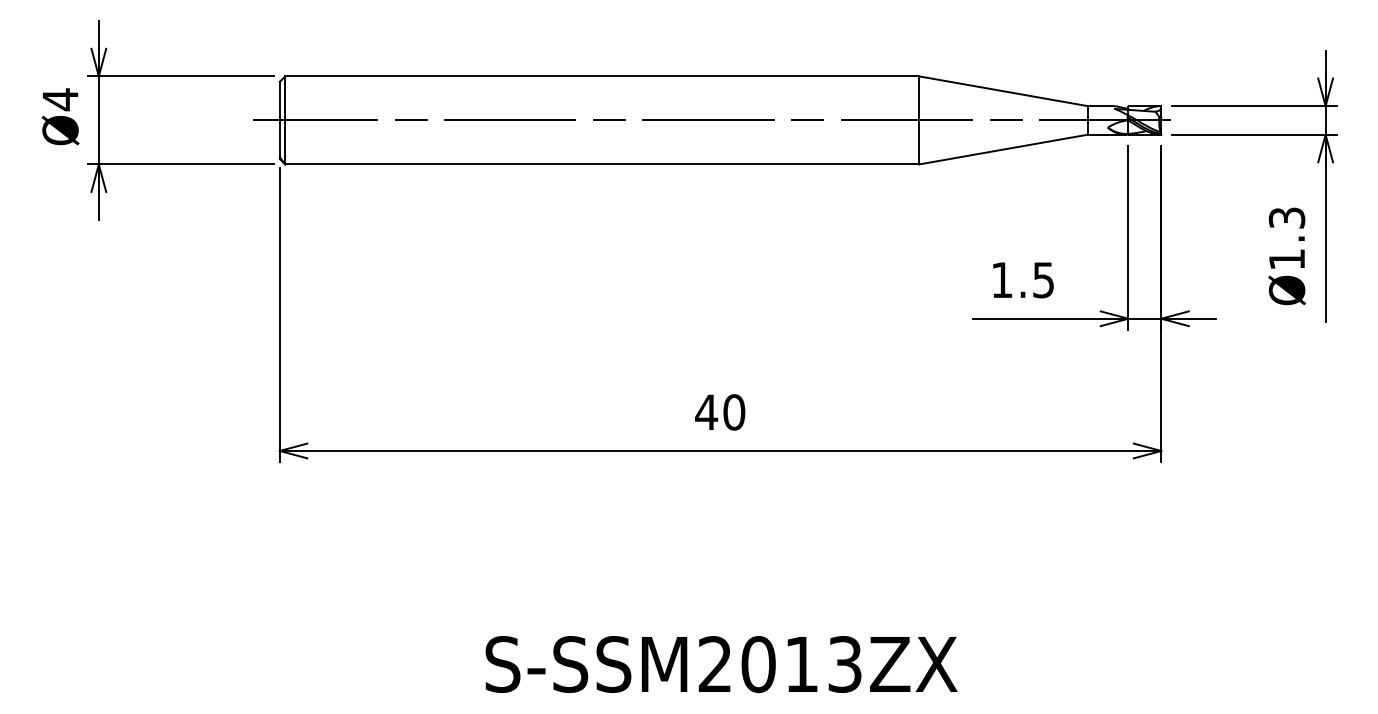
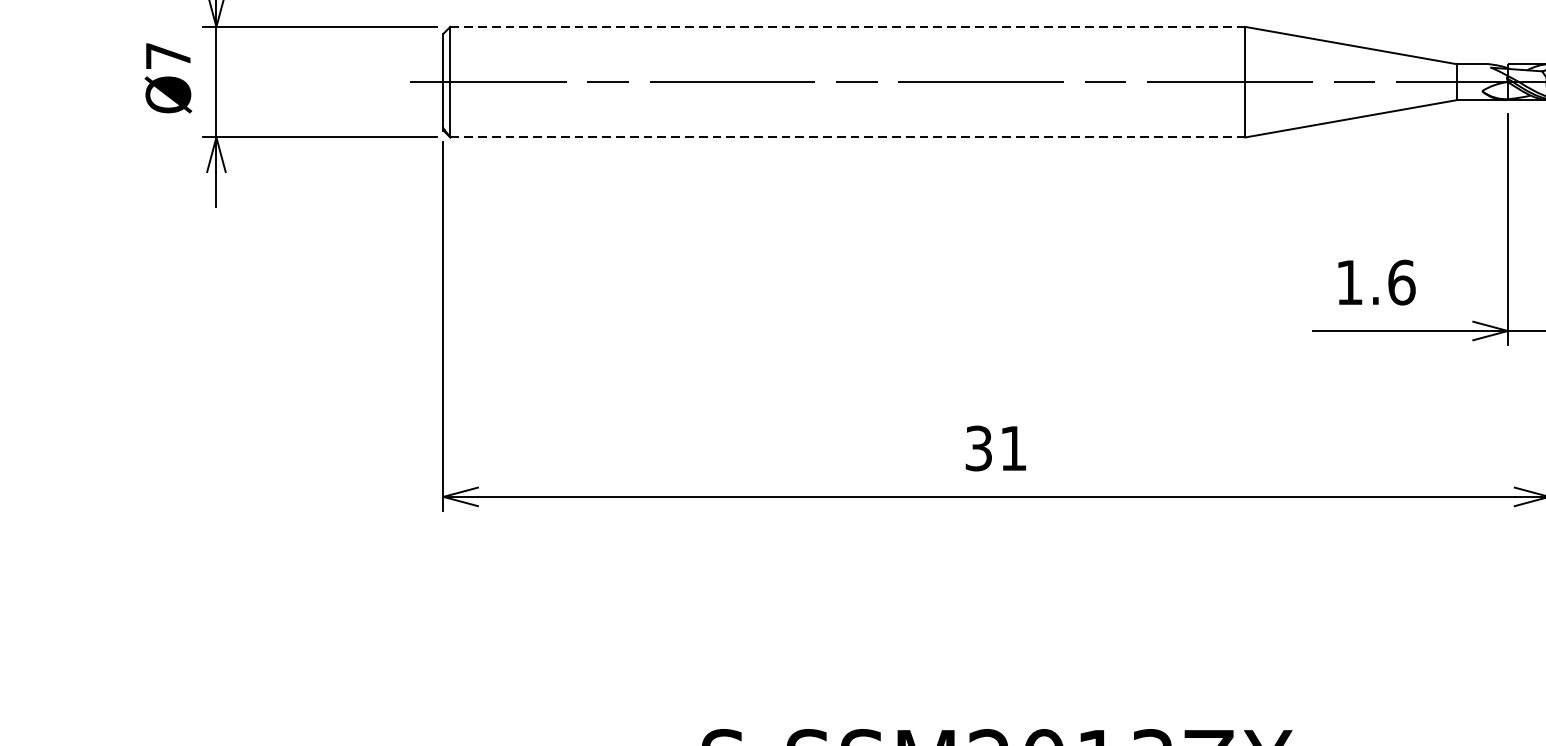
line: (602, 76) -> (848, 27), solid -> dashed
text: (60, 99) -> (168, 55), Ø4 -> Ø7
line: (602, 164) -> (848, 137), solid -> dashed
text: (1043, 280) -> (1401, 283), 1.5 -> 1.6
text: (720, 412) -> (996, 448), 40 -> 31

